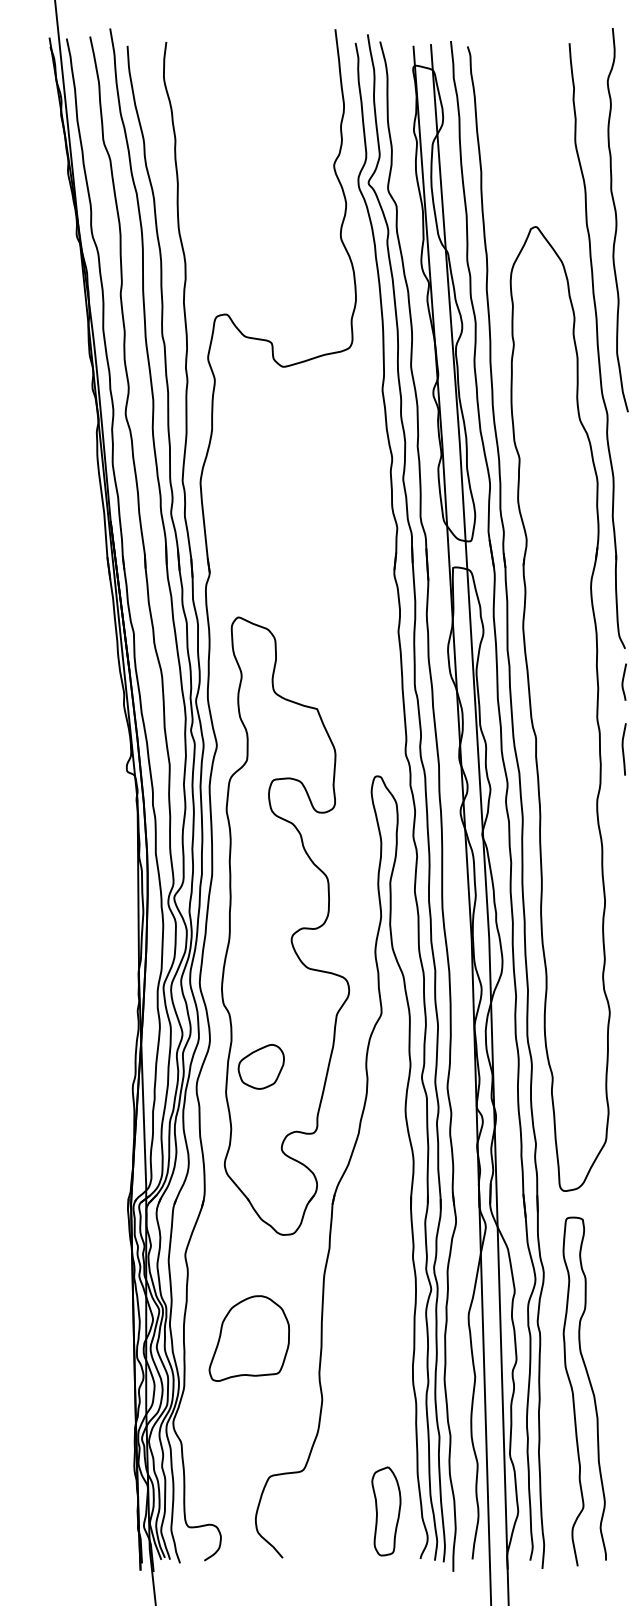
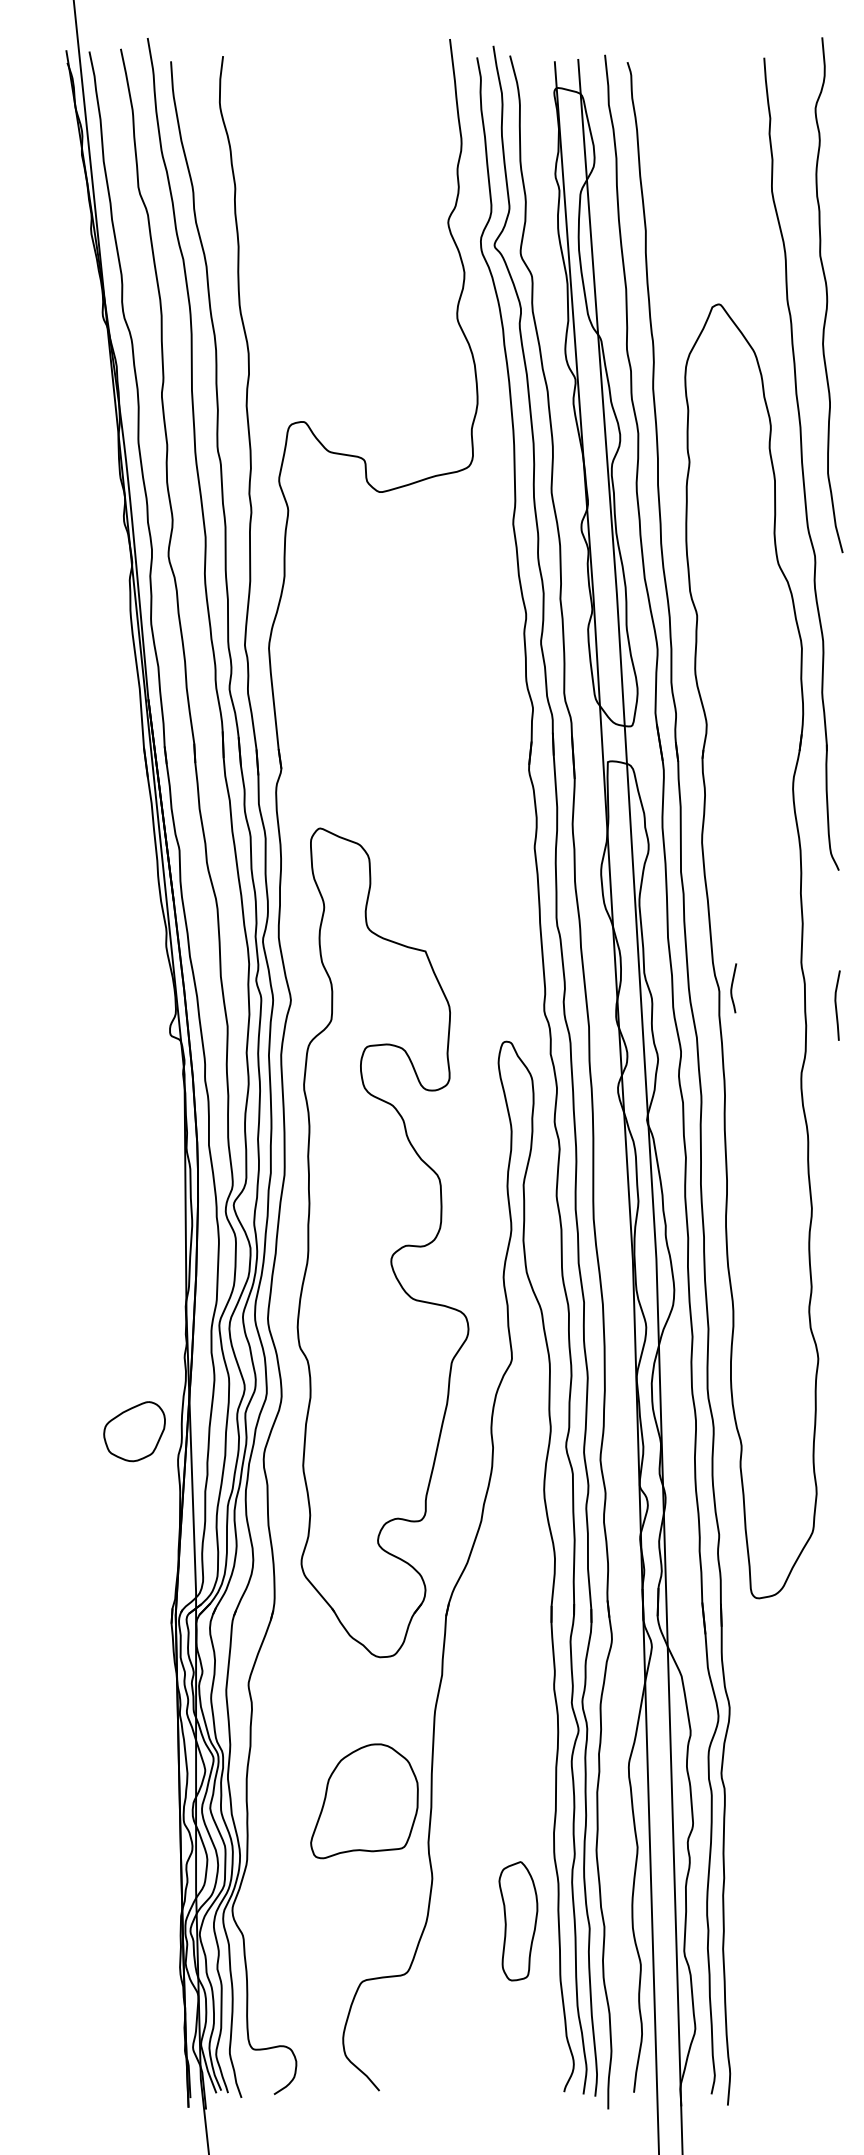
curve: (623, 682) -> (732, 988), moved
part: (261, 1066) -> (134, 1431), moved
part: (249, 1338) -> (364, 1801), moved
curve: (591, 1389) -> (793, 1864), removed
part: (386, 1511) -> (518, 1921), moved

